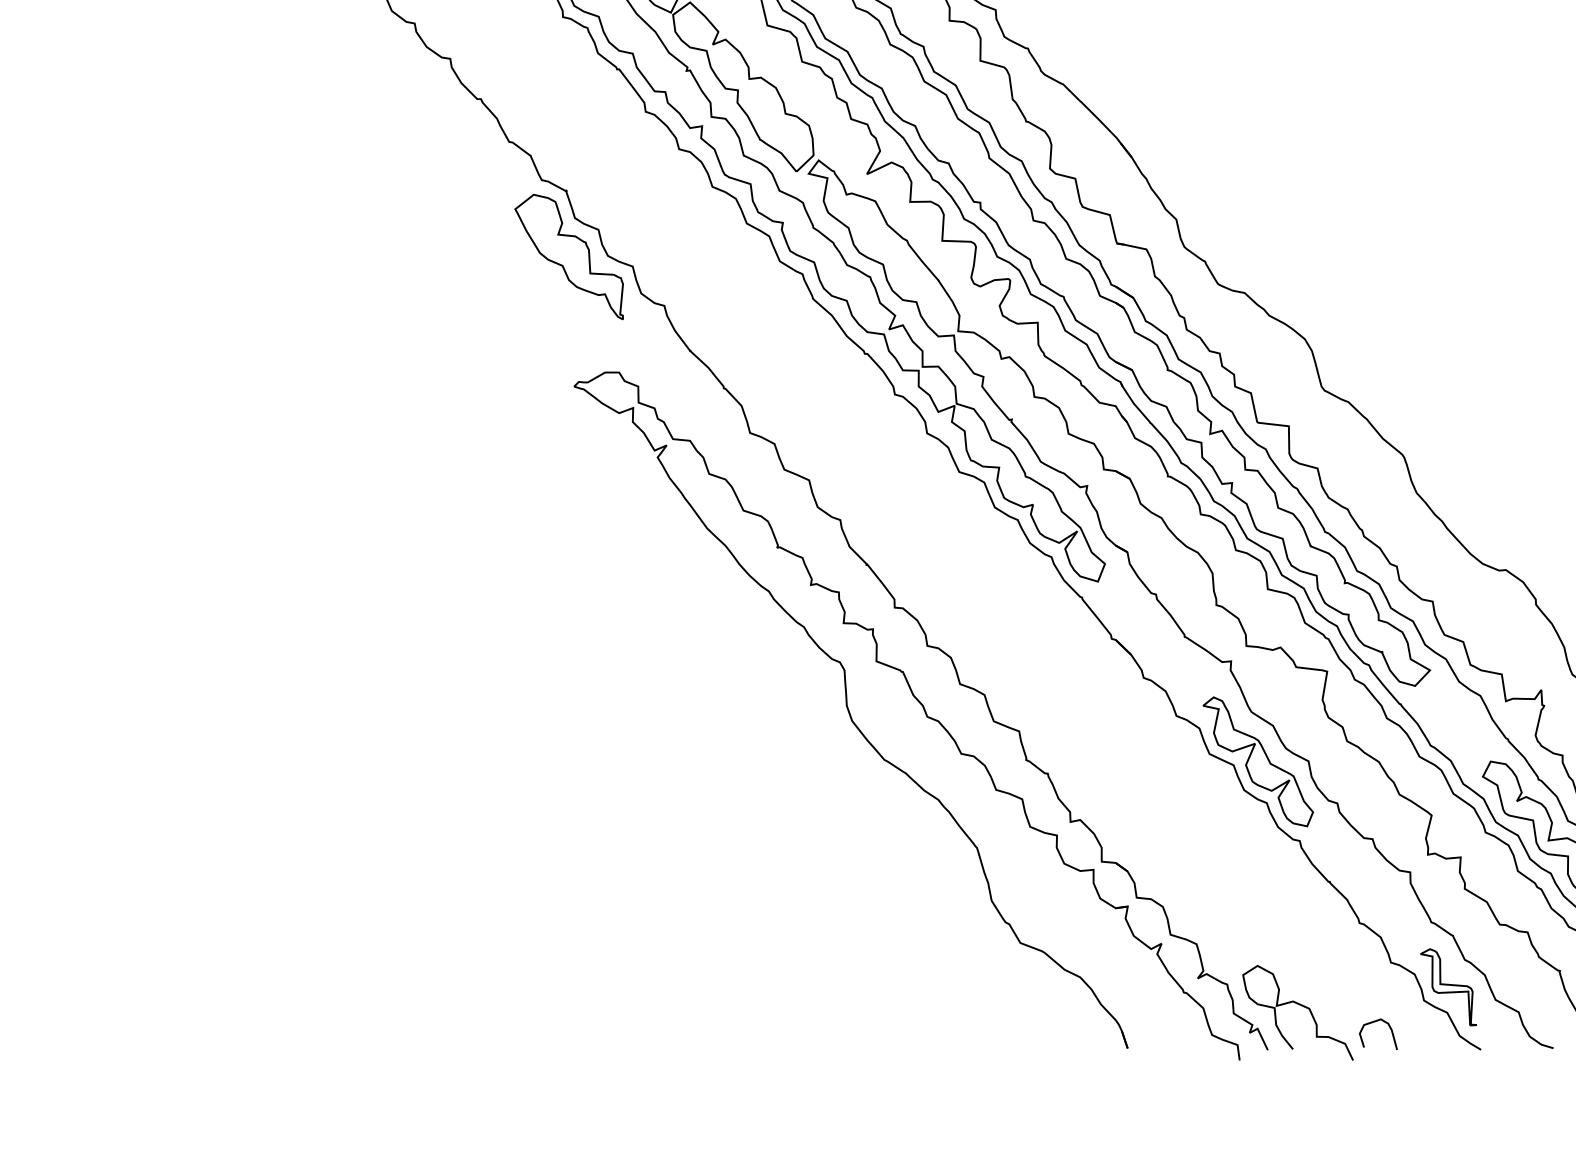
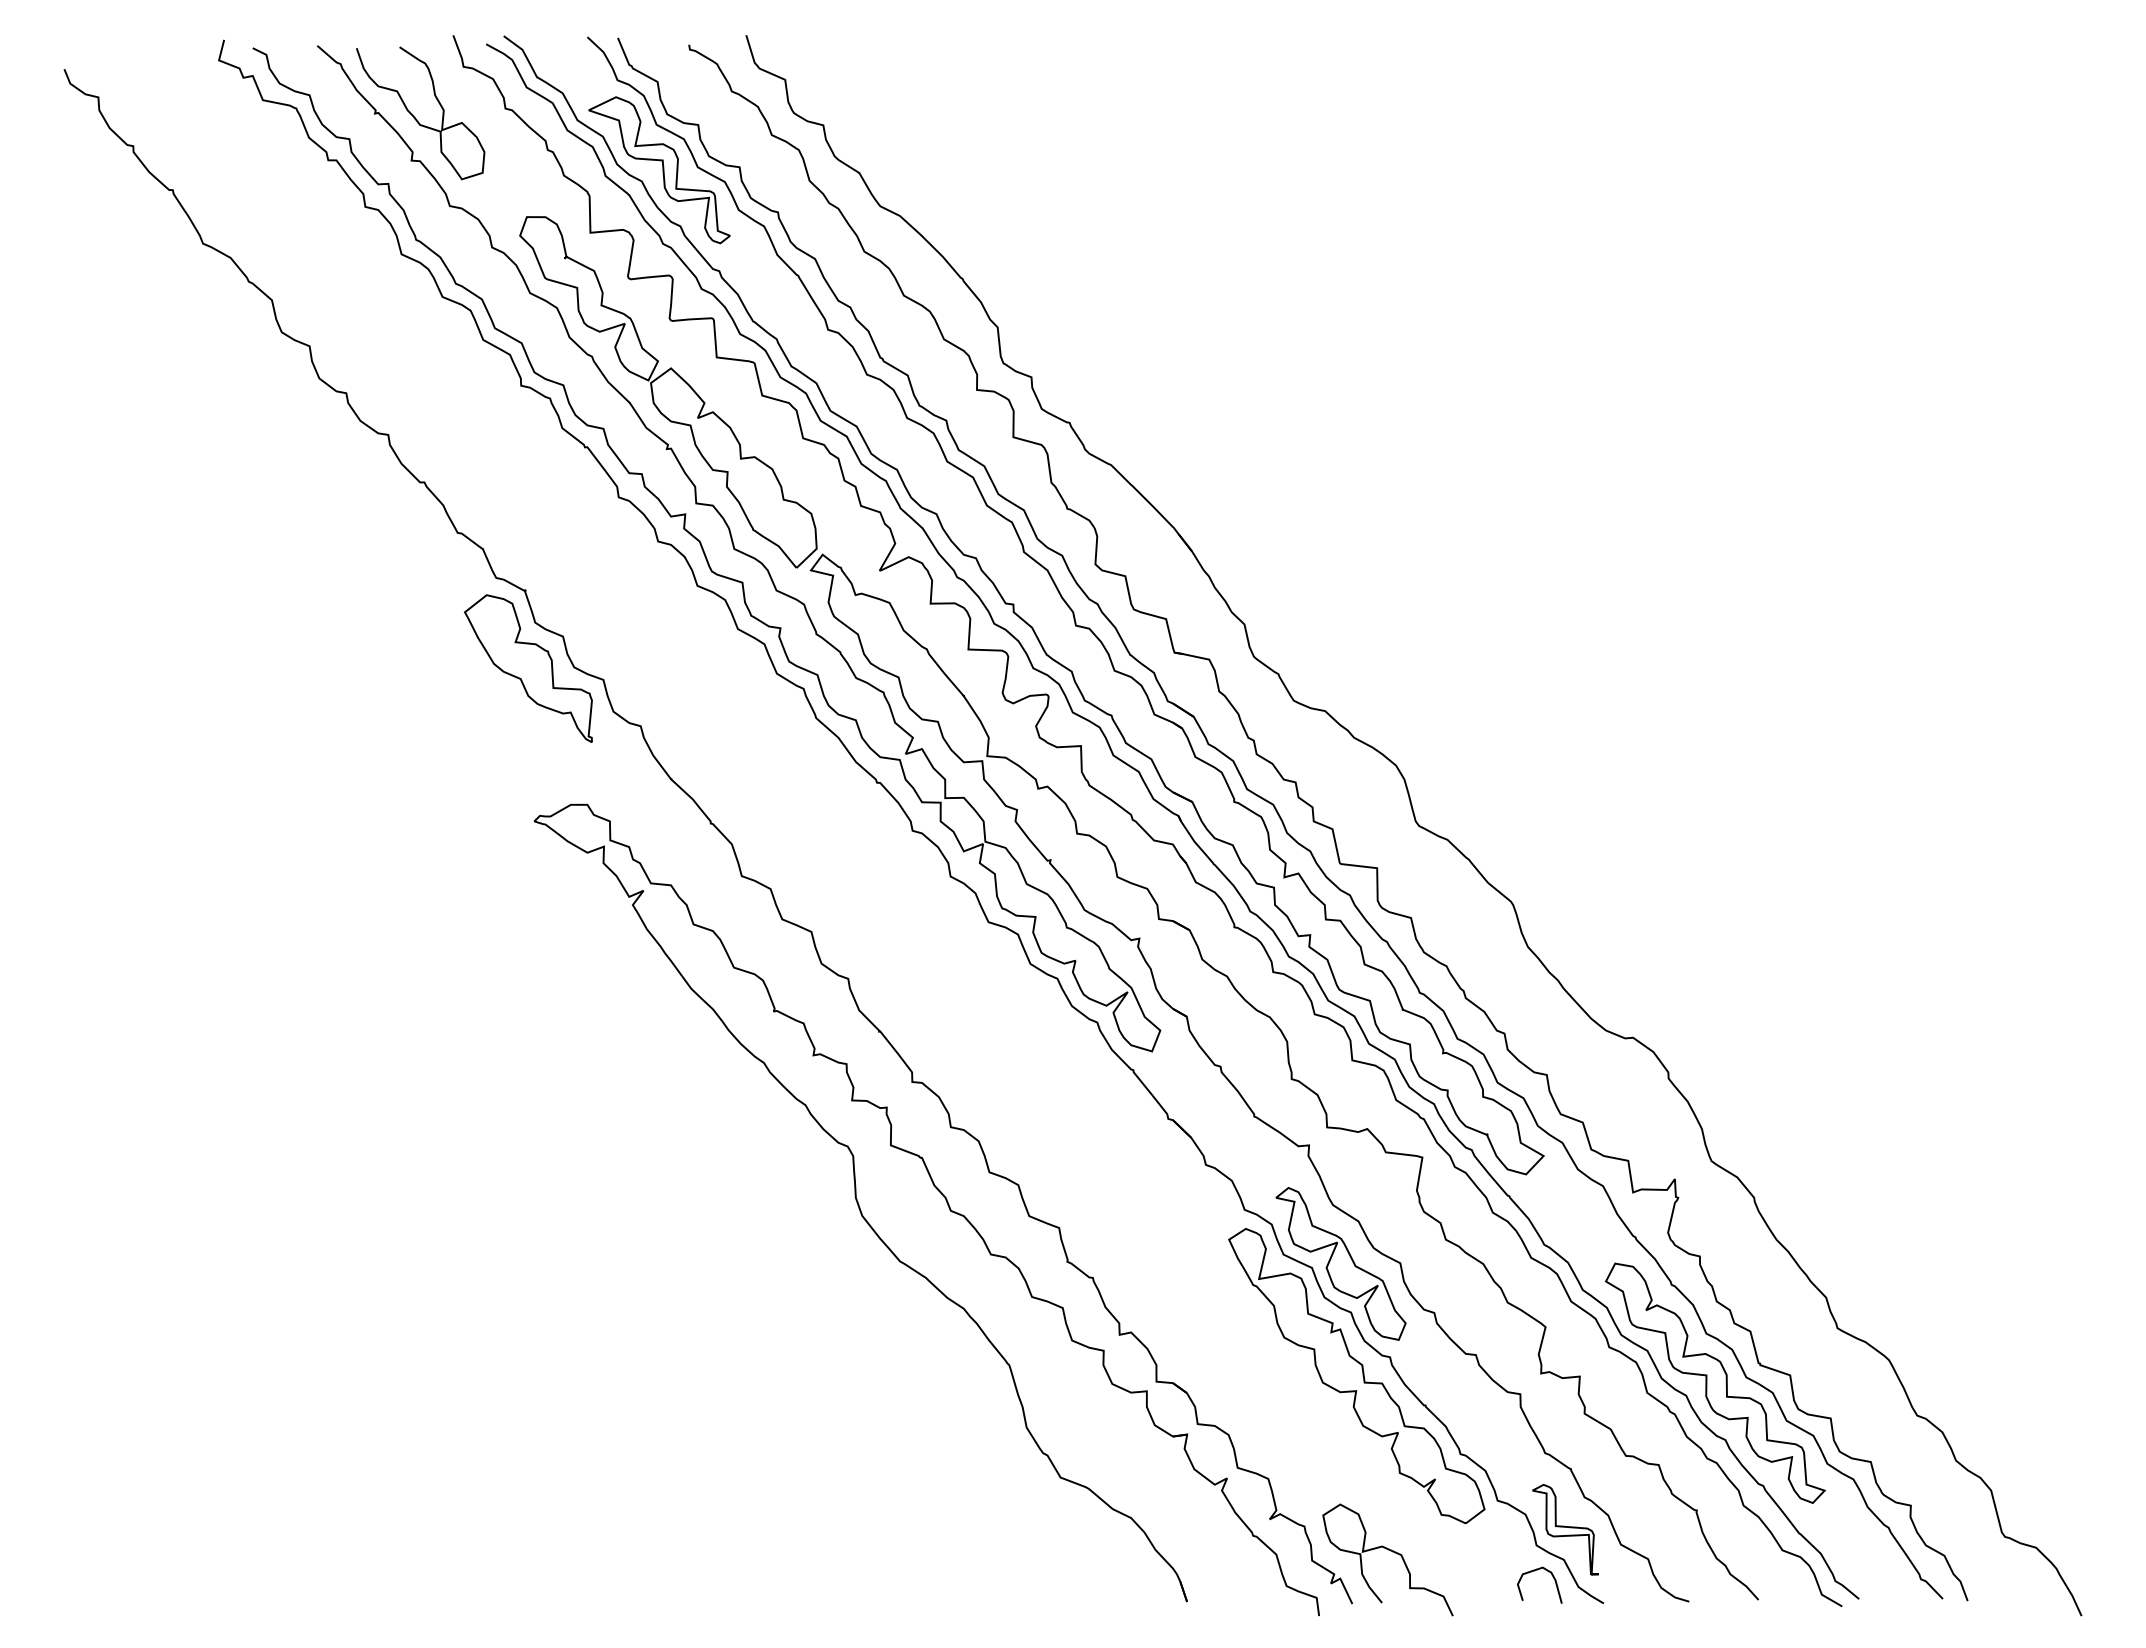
part: (1271, 857) -> (1356, 1376), added
curve: (1373, 1022) -> (1534, 1571), moved

